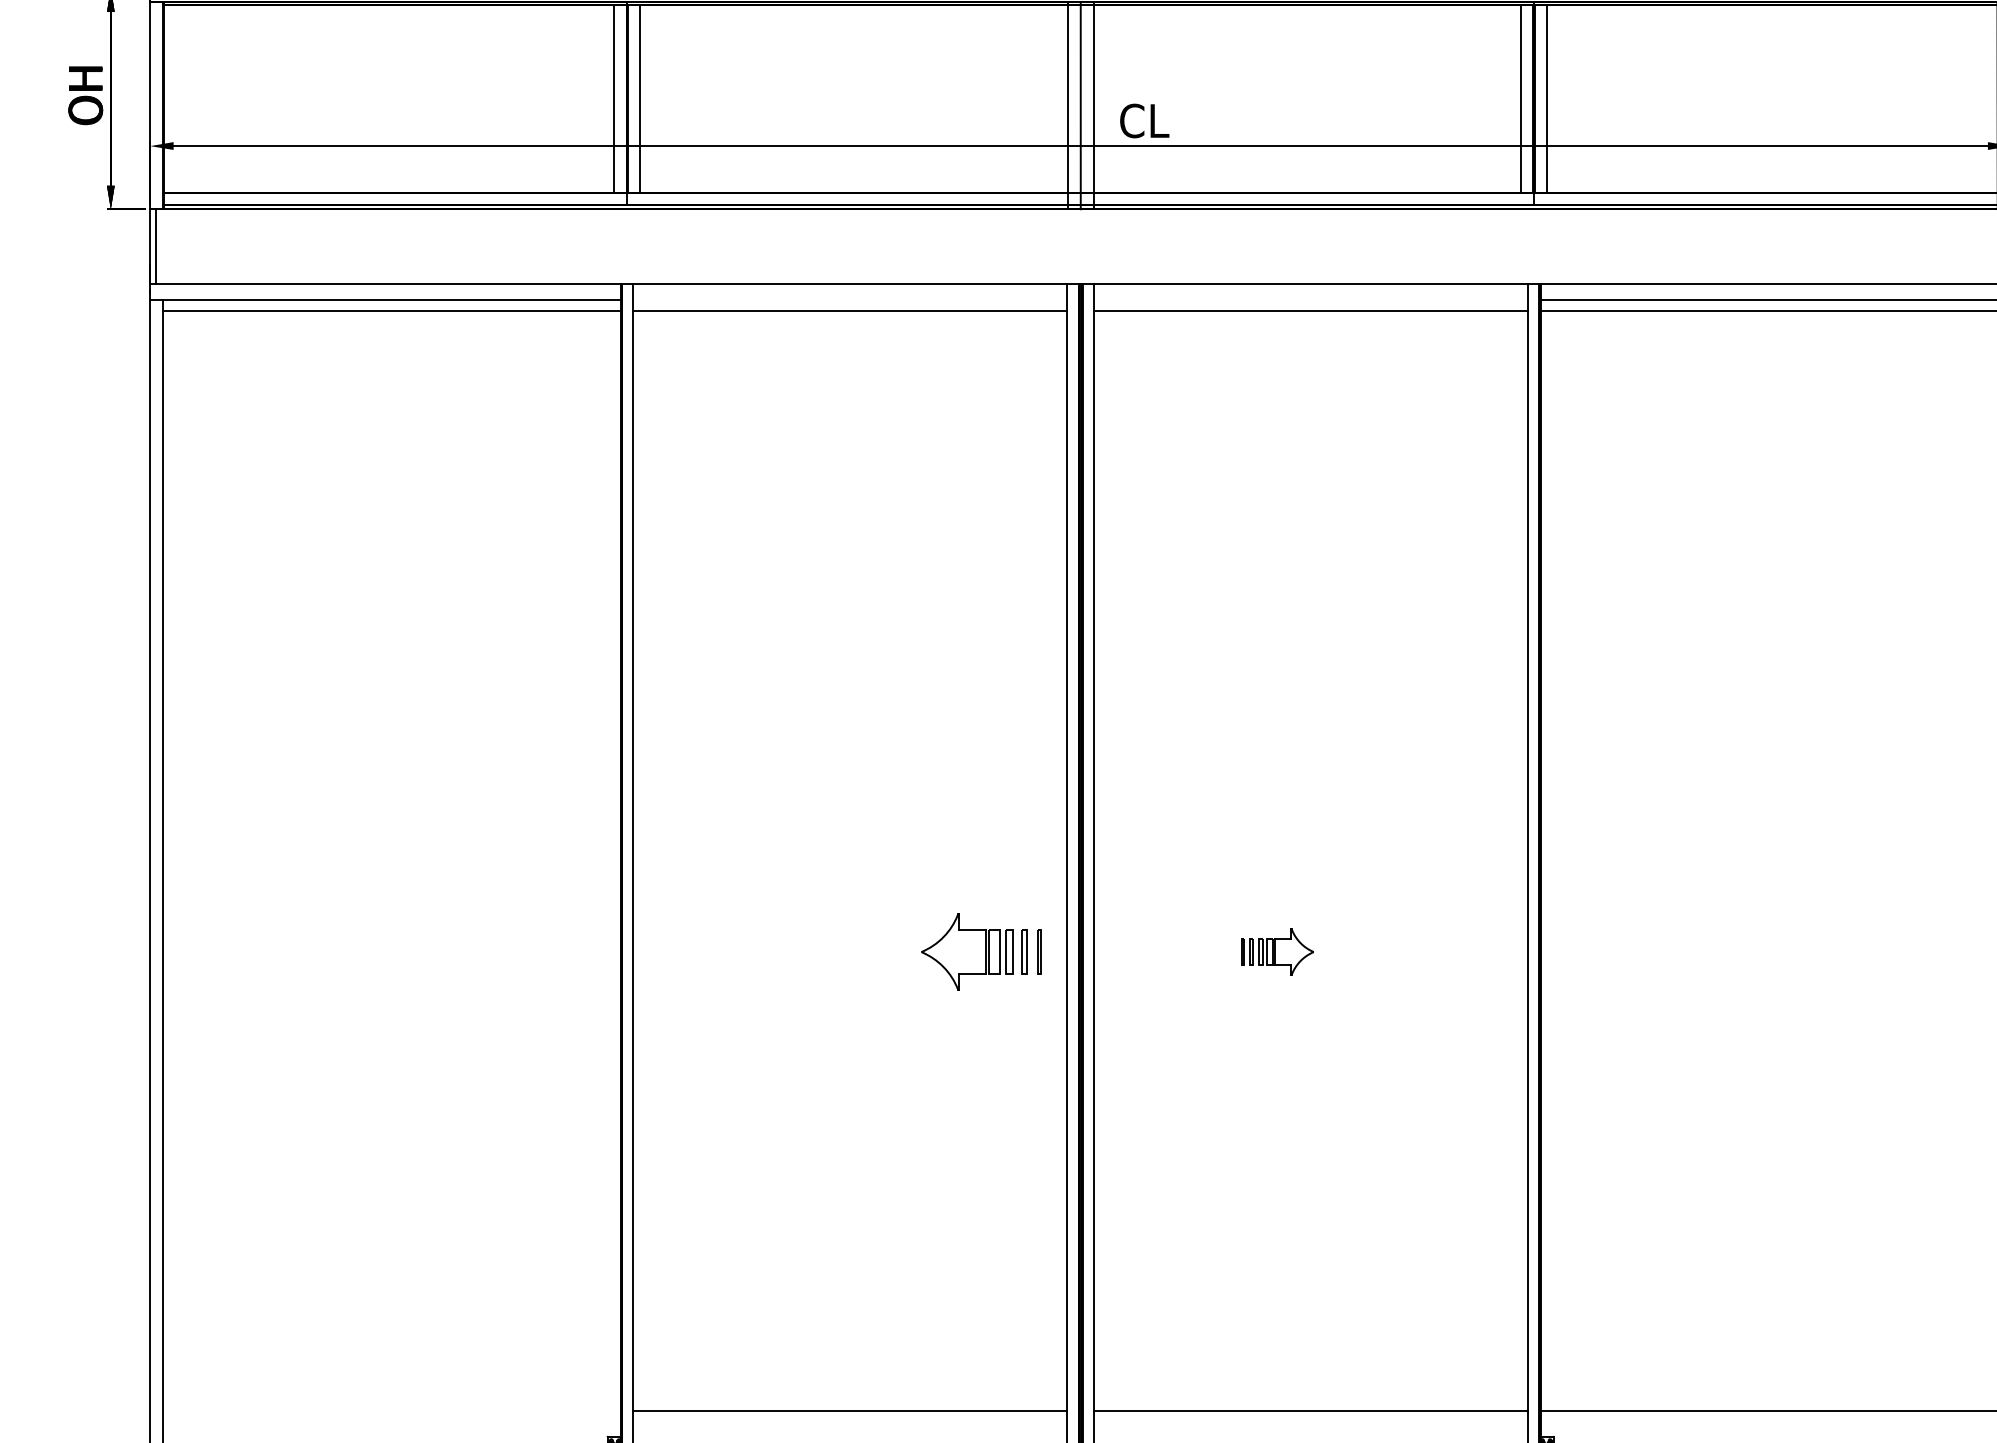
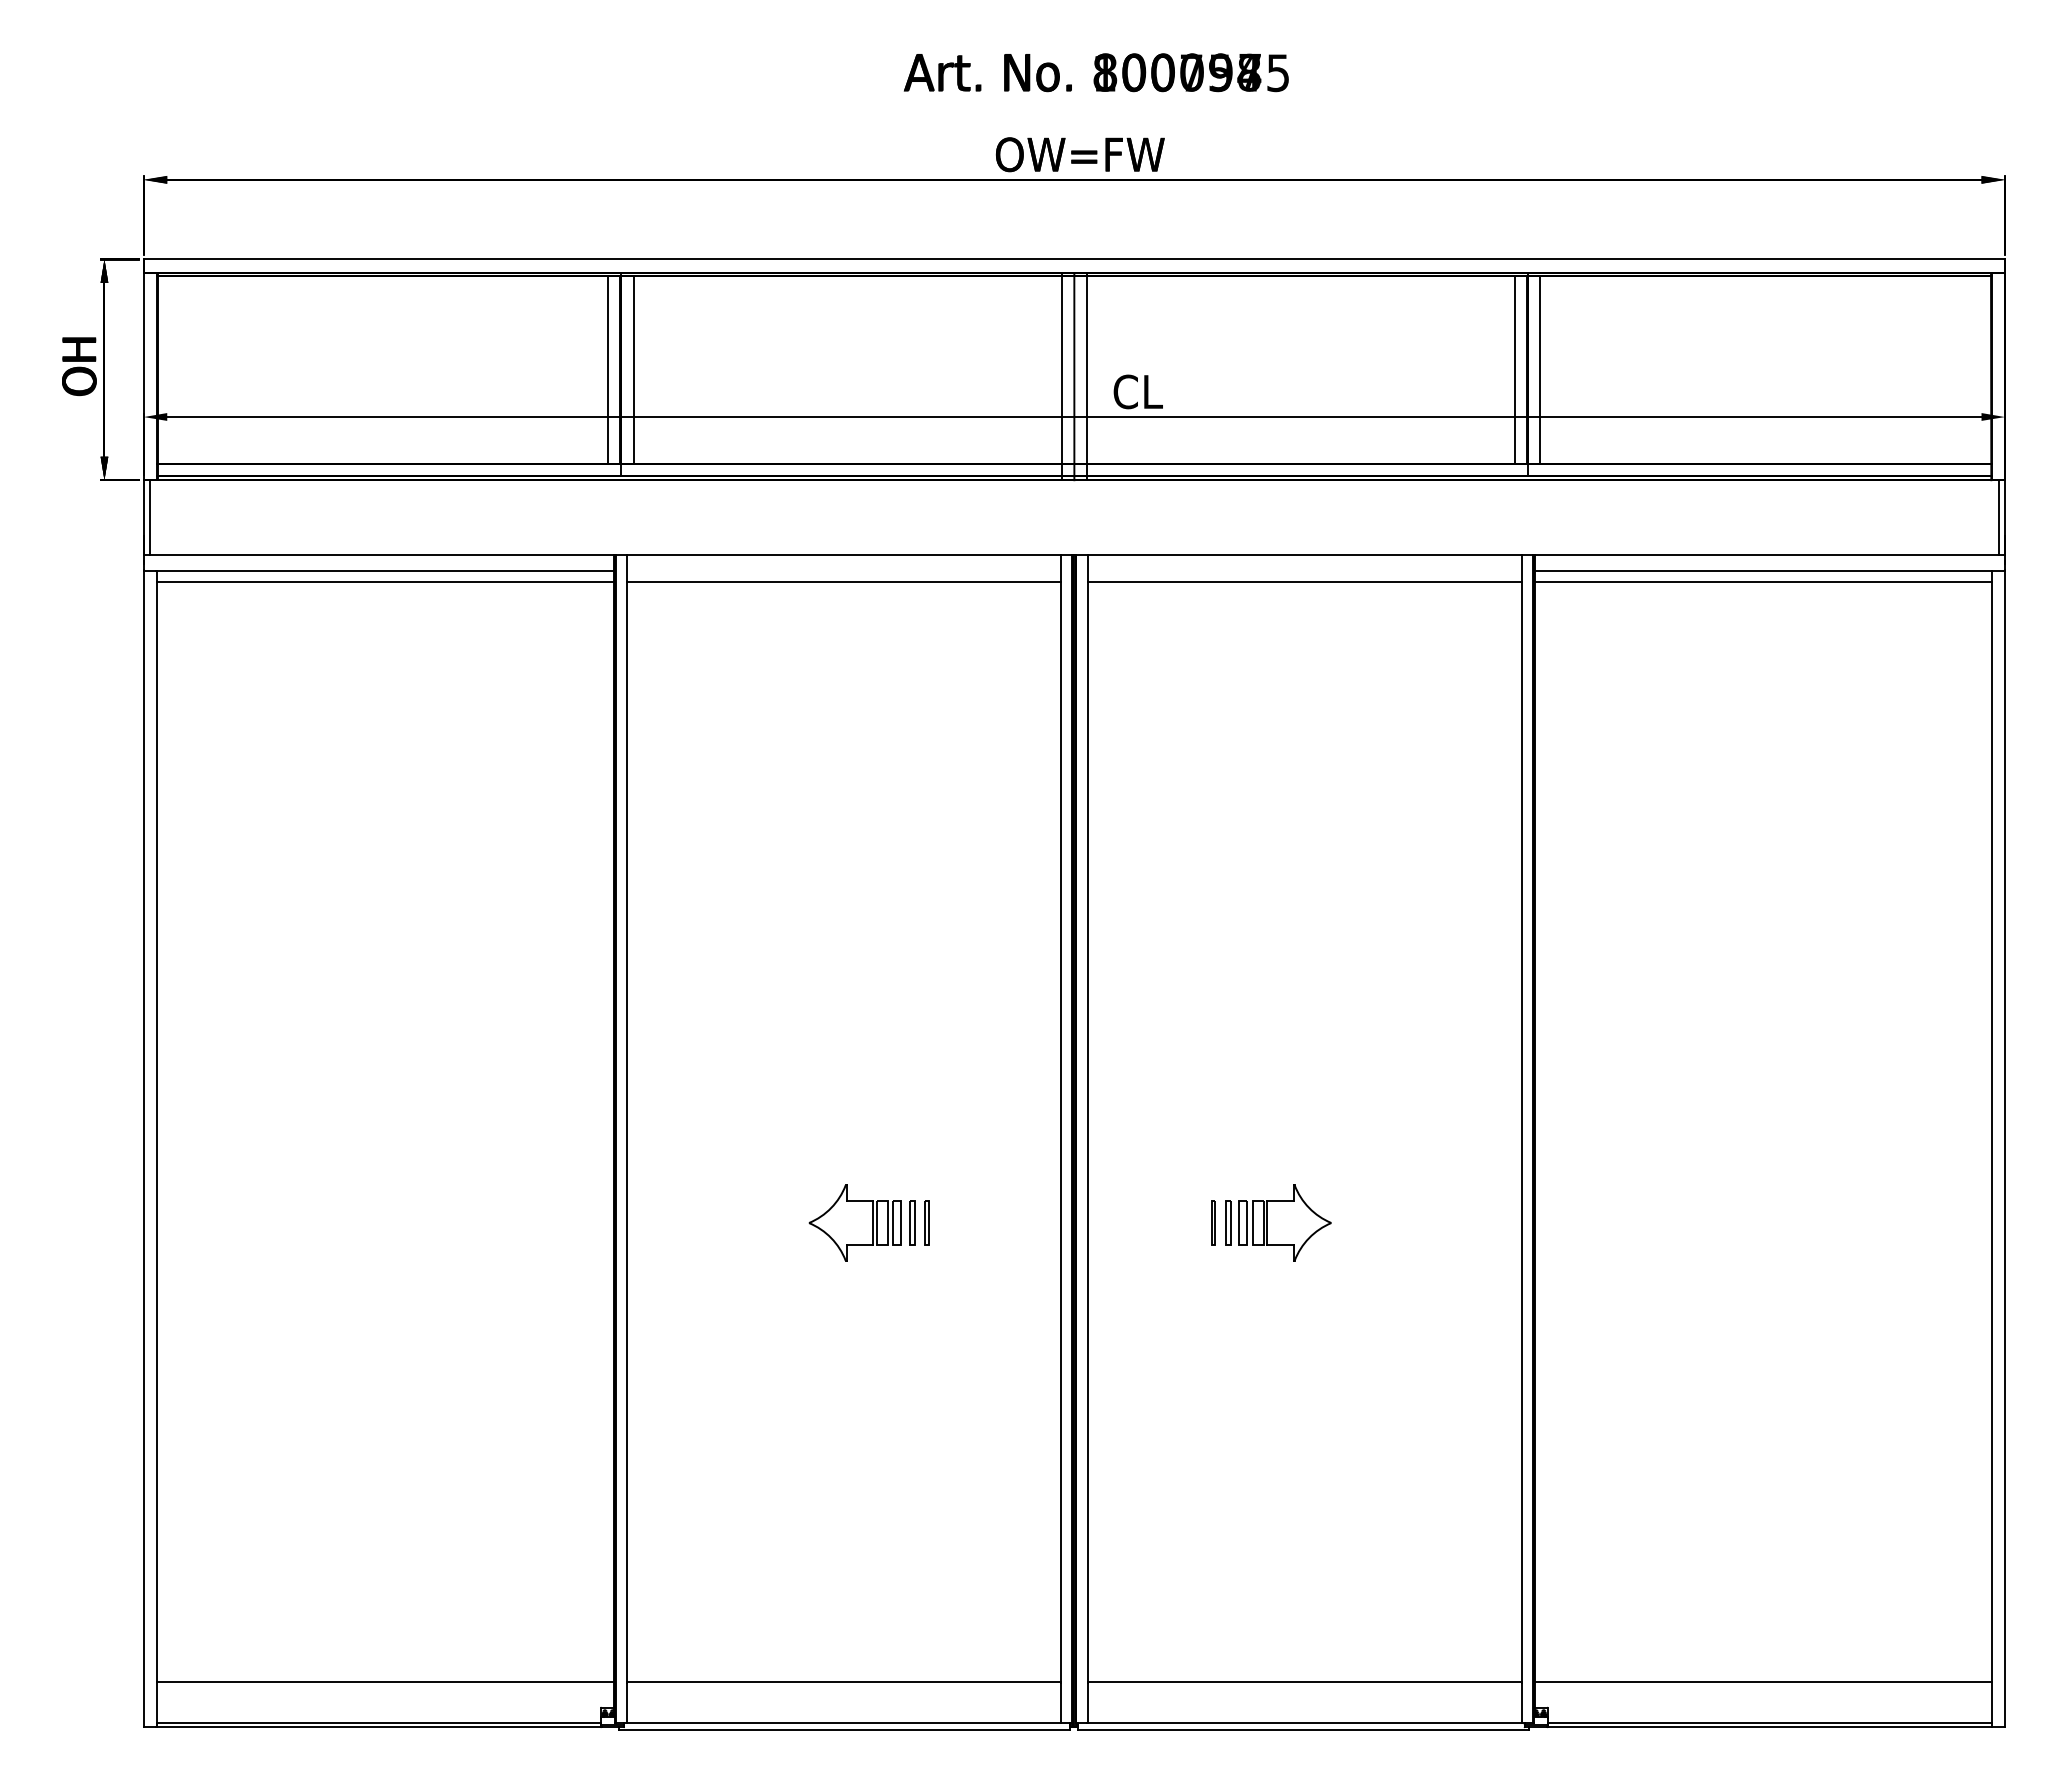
part: (980, 951) -> (868, 1222), moved
part: (1277, 951) -> (1271, 1222), size x1.67
line: (391, 1411) -> (385, 1682), added

